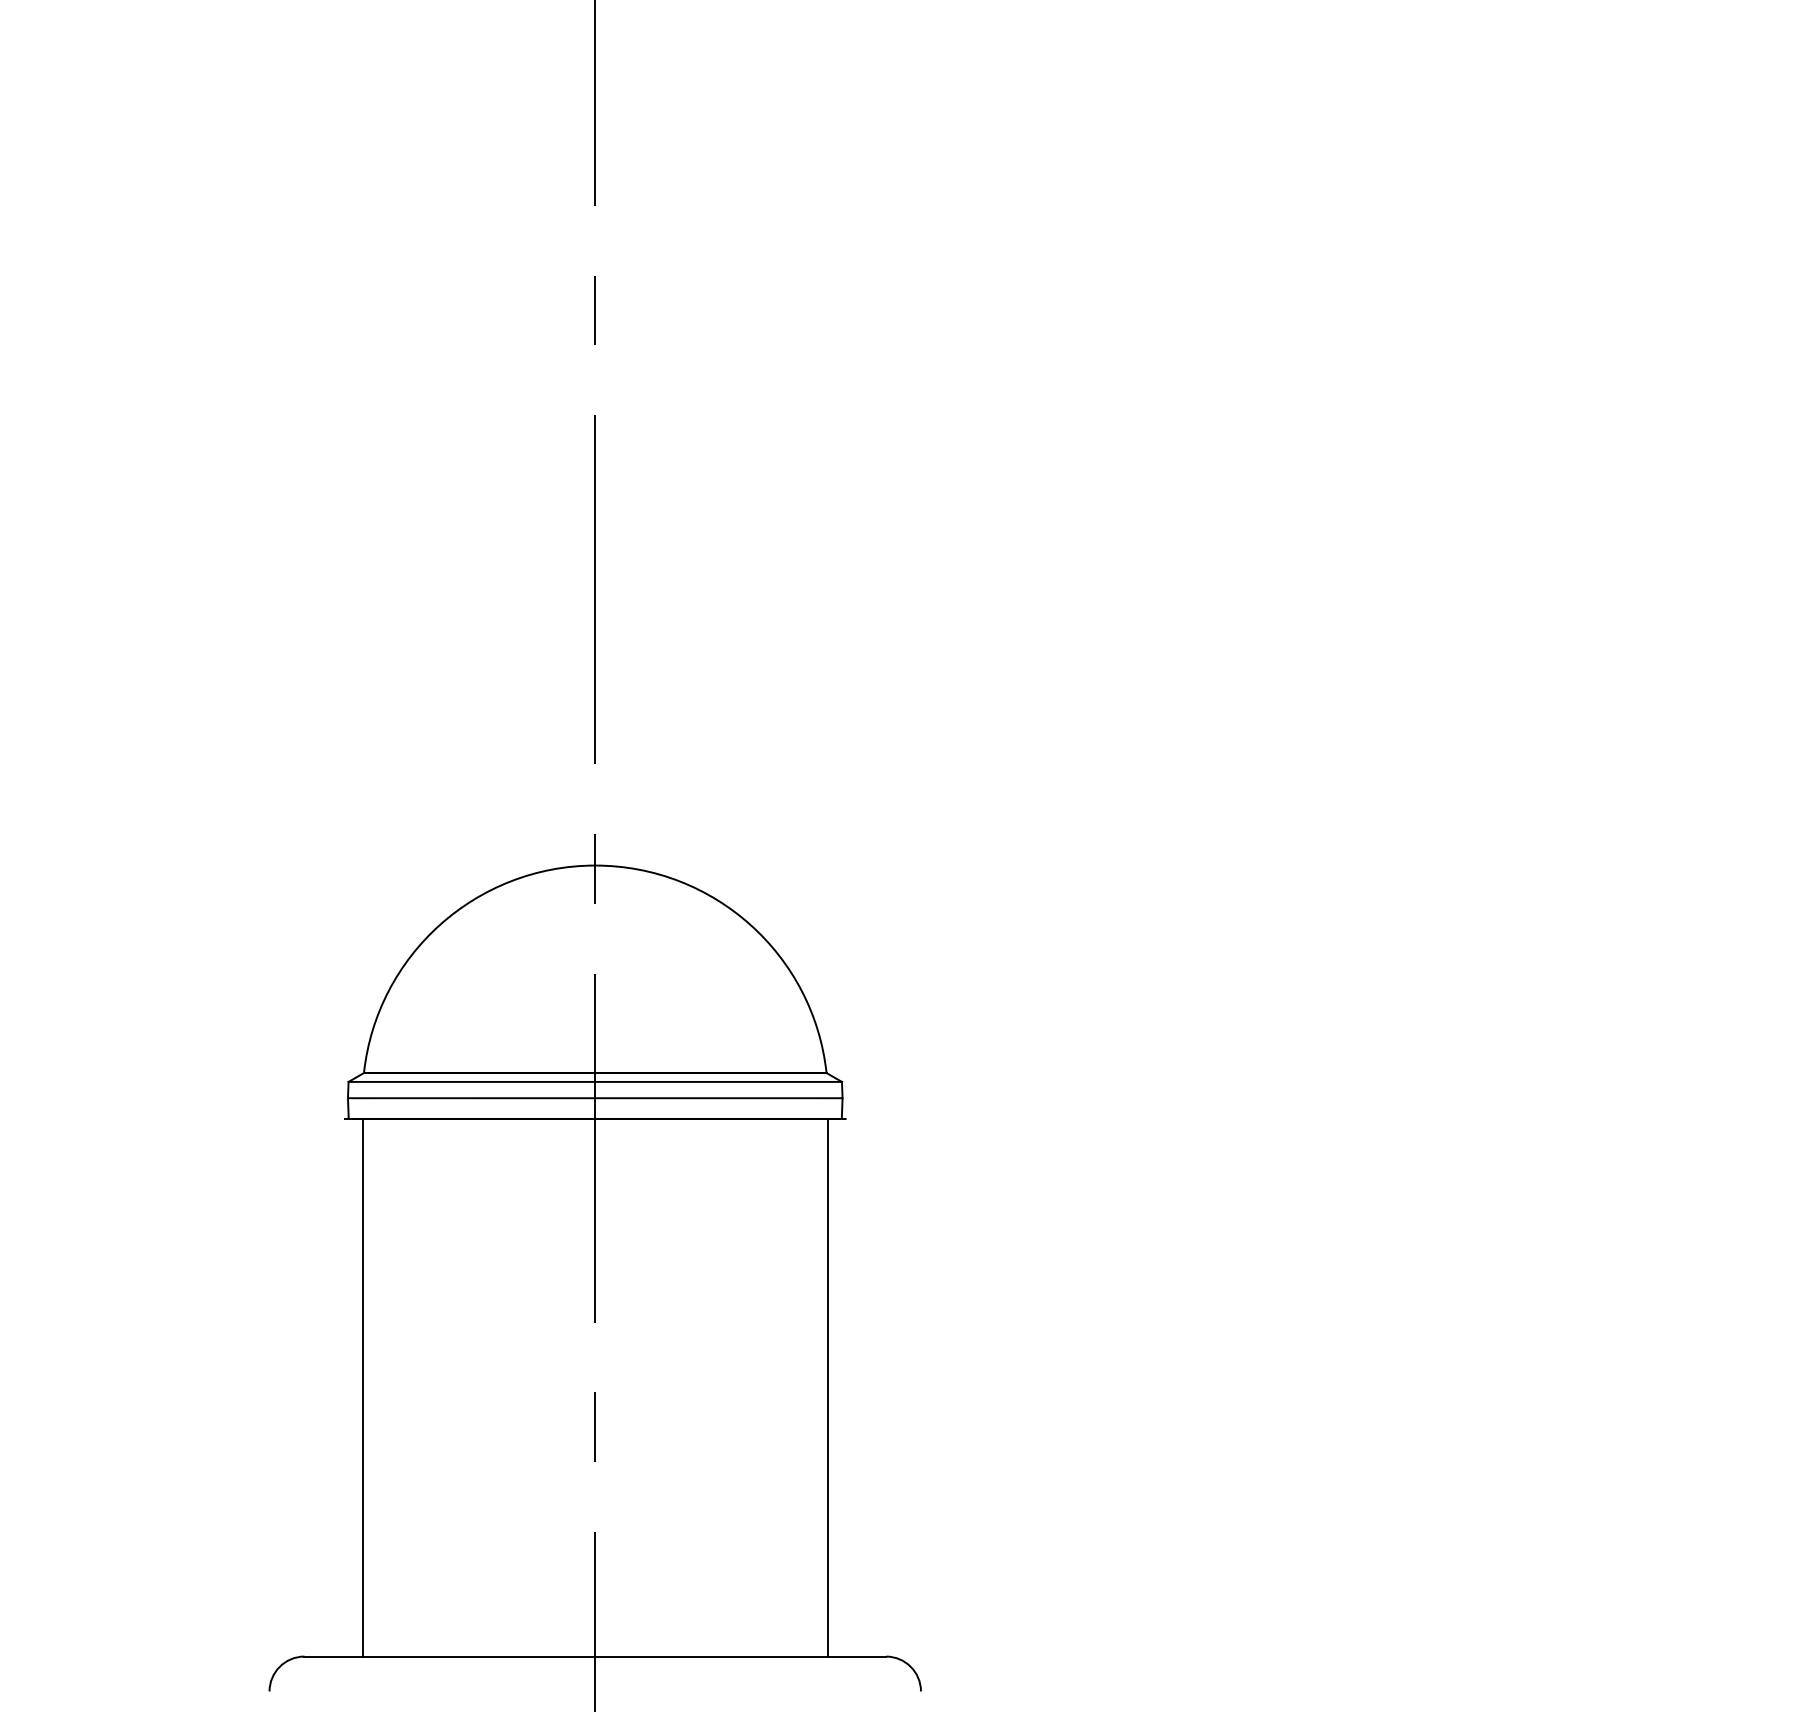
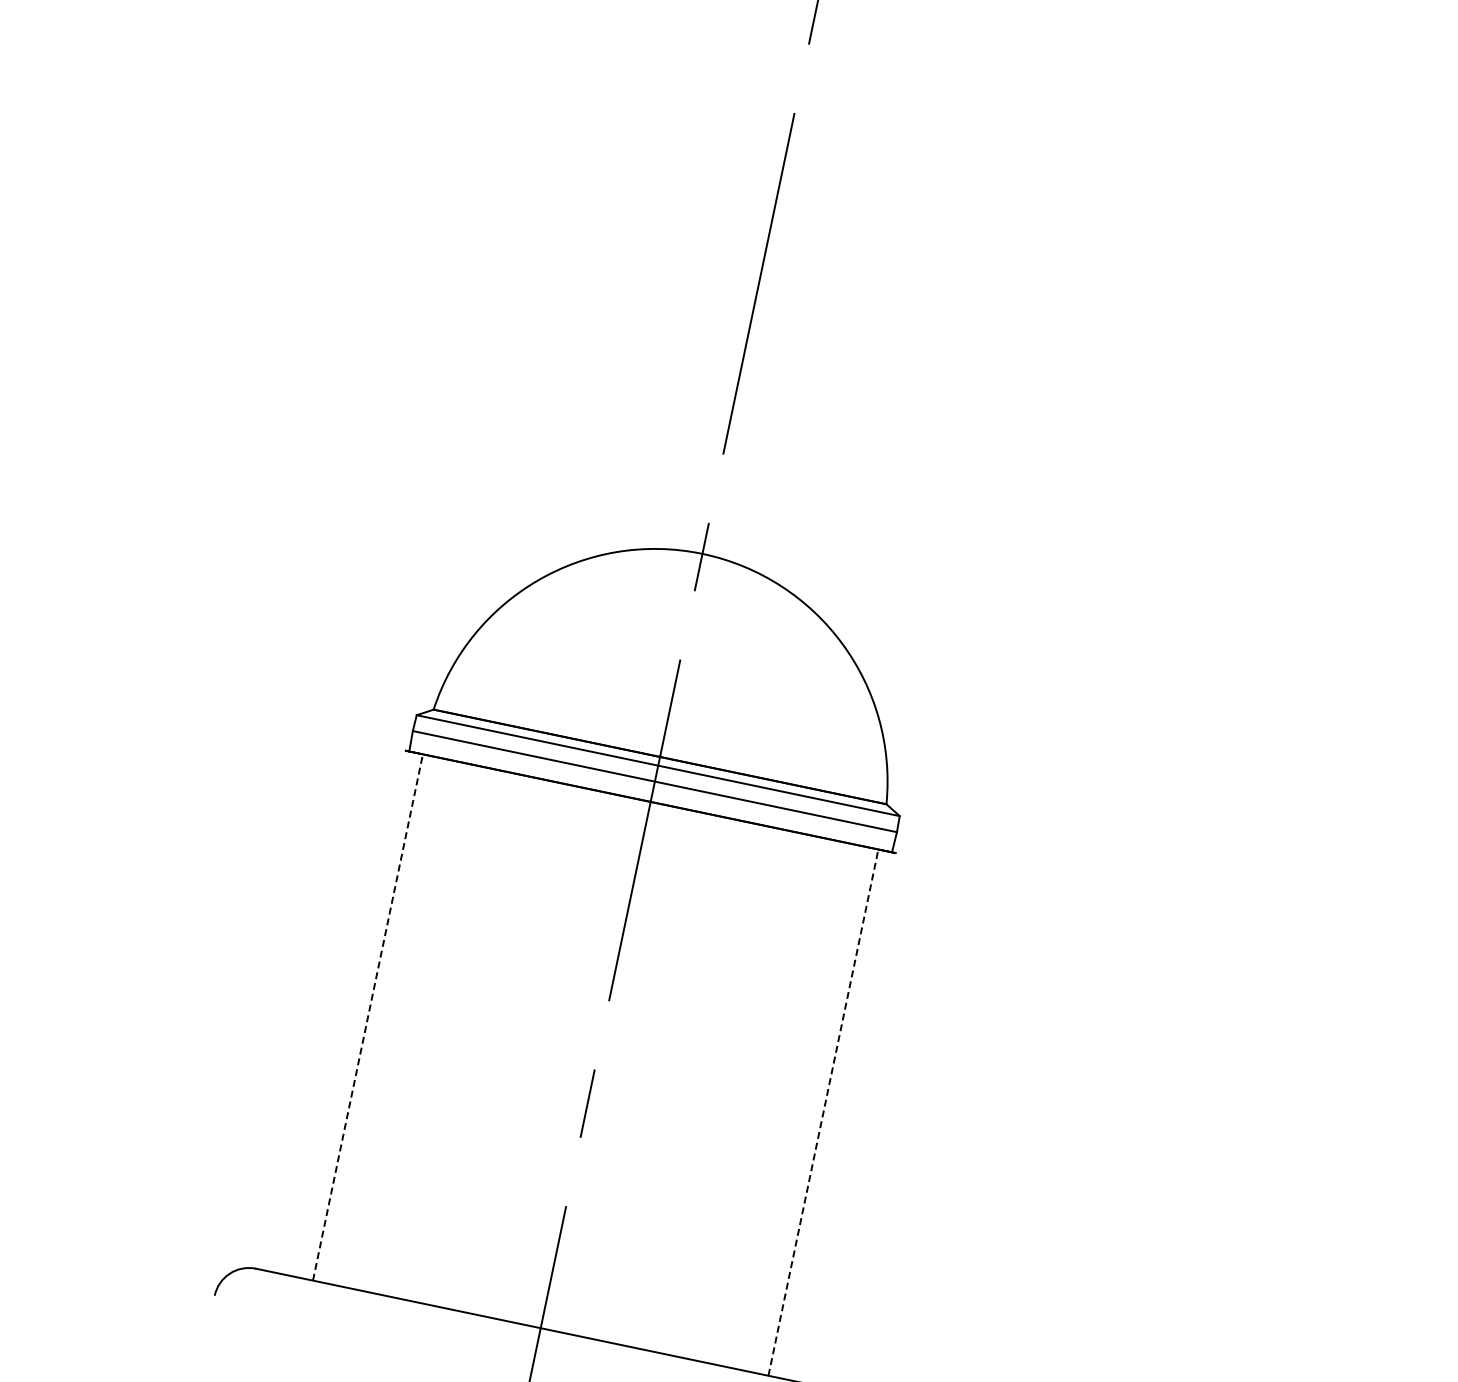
line: (362, 1387) -> (367, 1017), solid -> dashed
line: (827, 1387) -> (823, 1112), solid -> dashed

